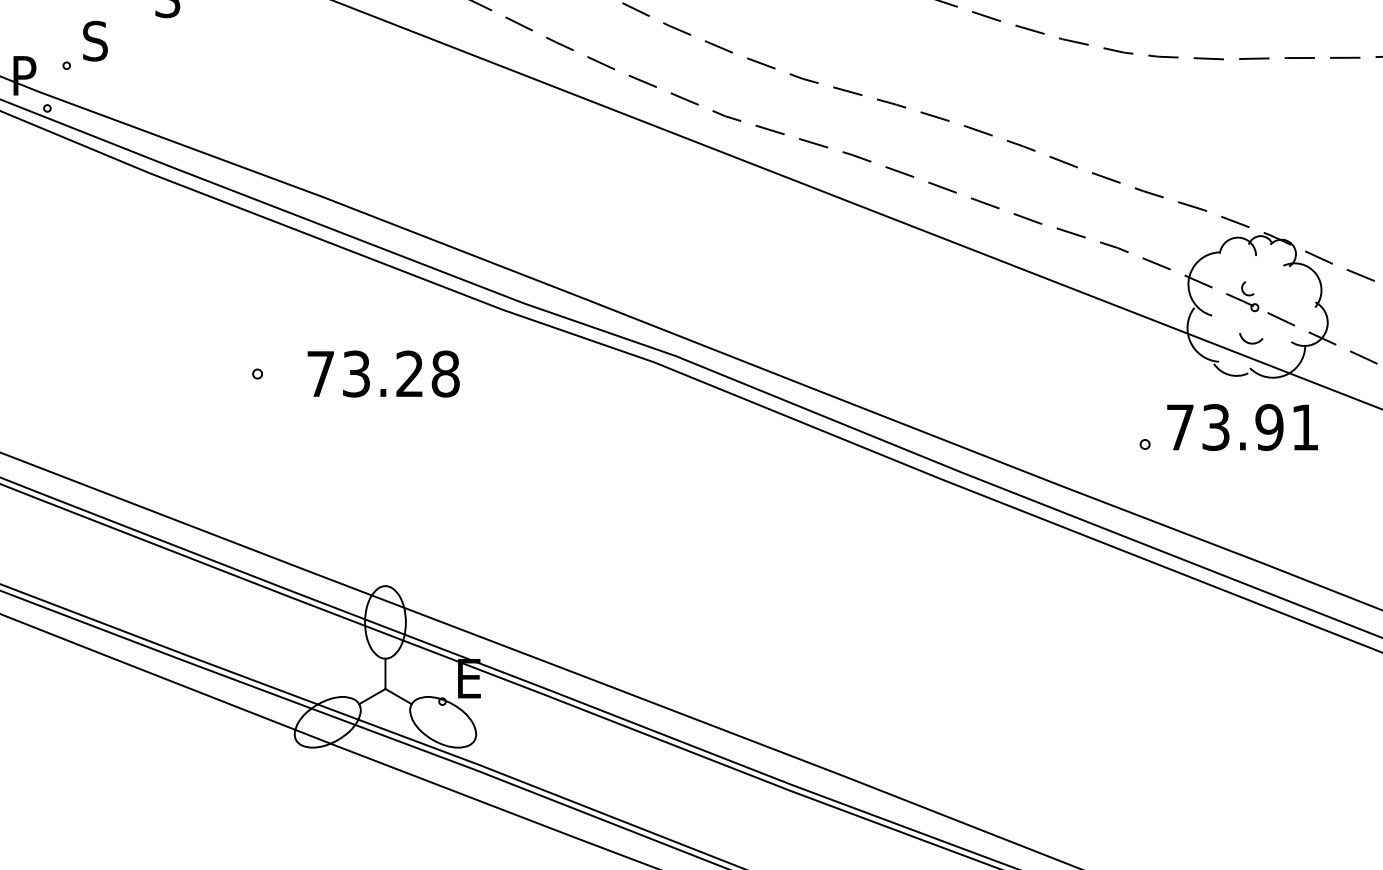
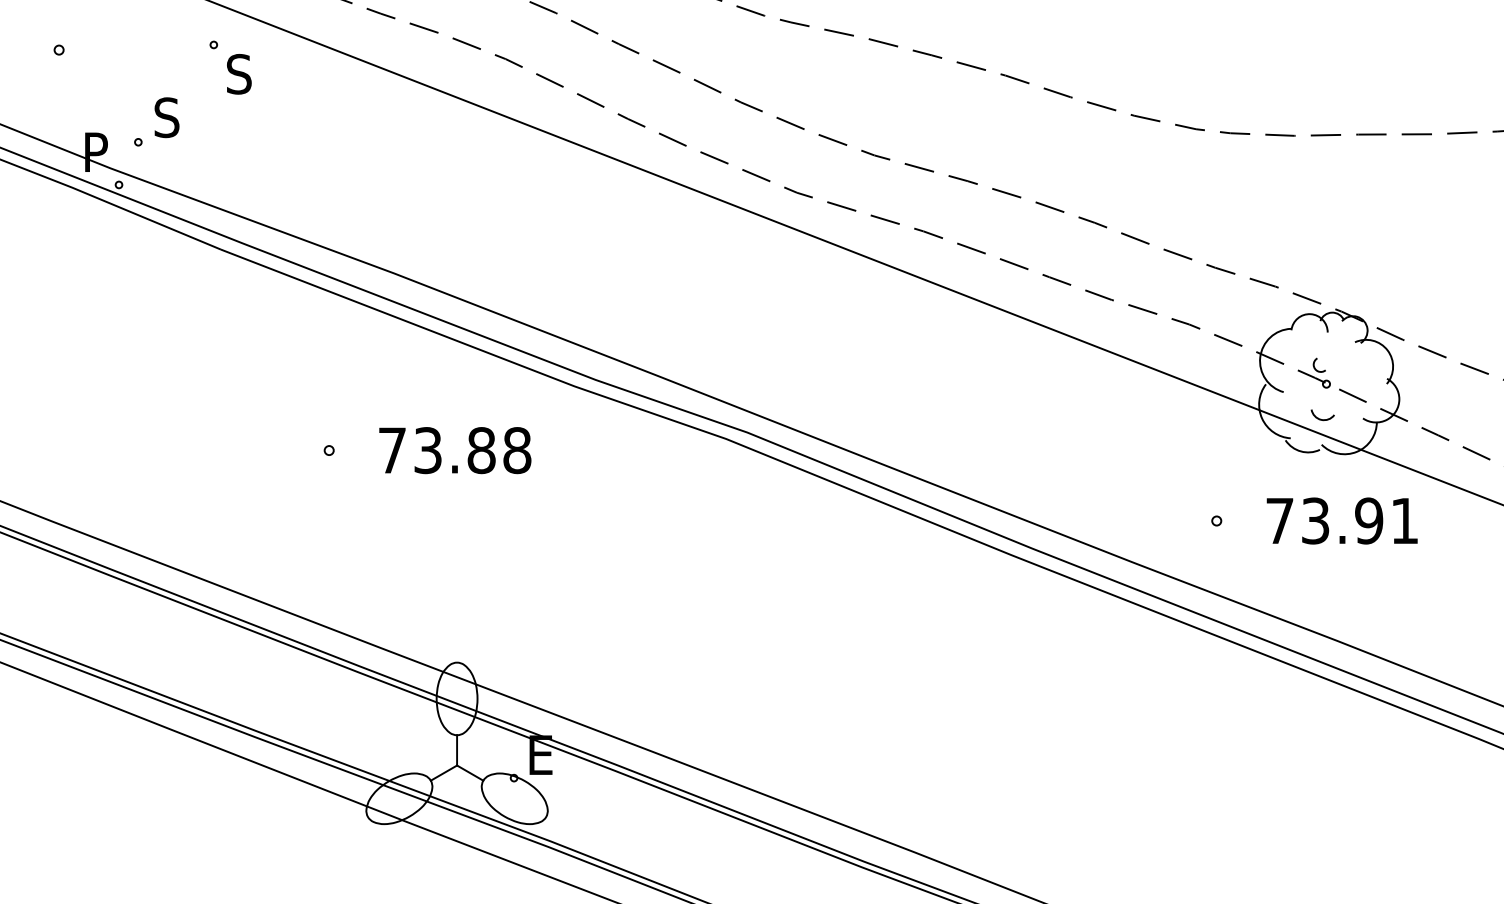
text: (409, 373) -> (481, 450), 73.28 -> 73.88
text: (1241, 426) -> (1341, 520), moved

